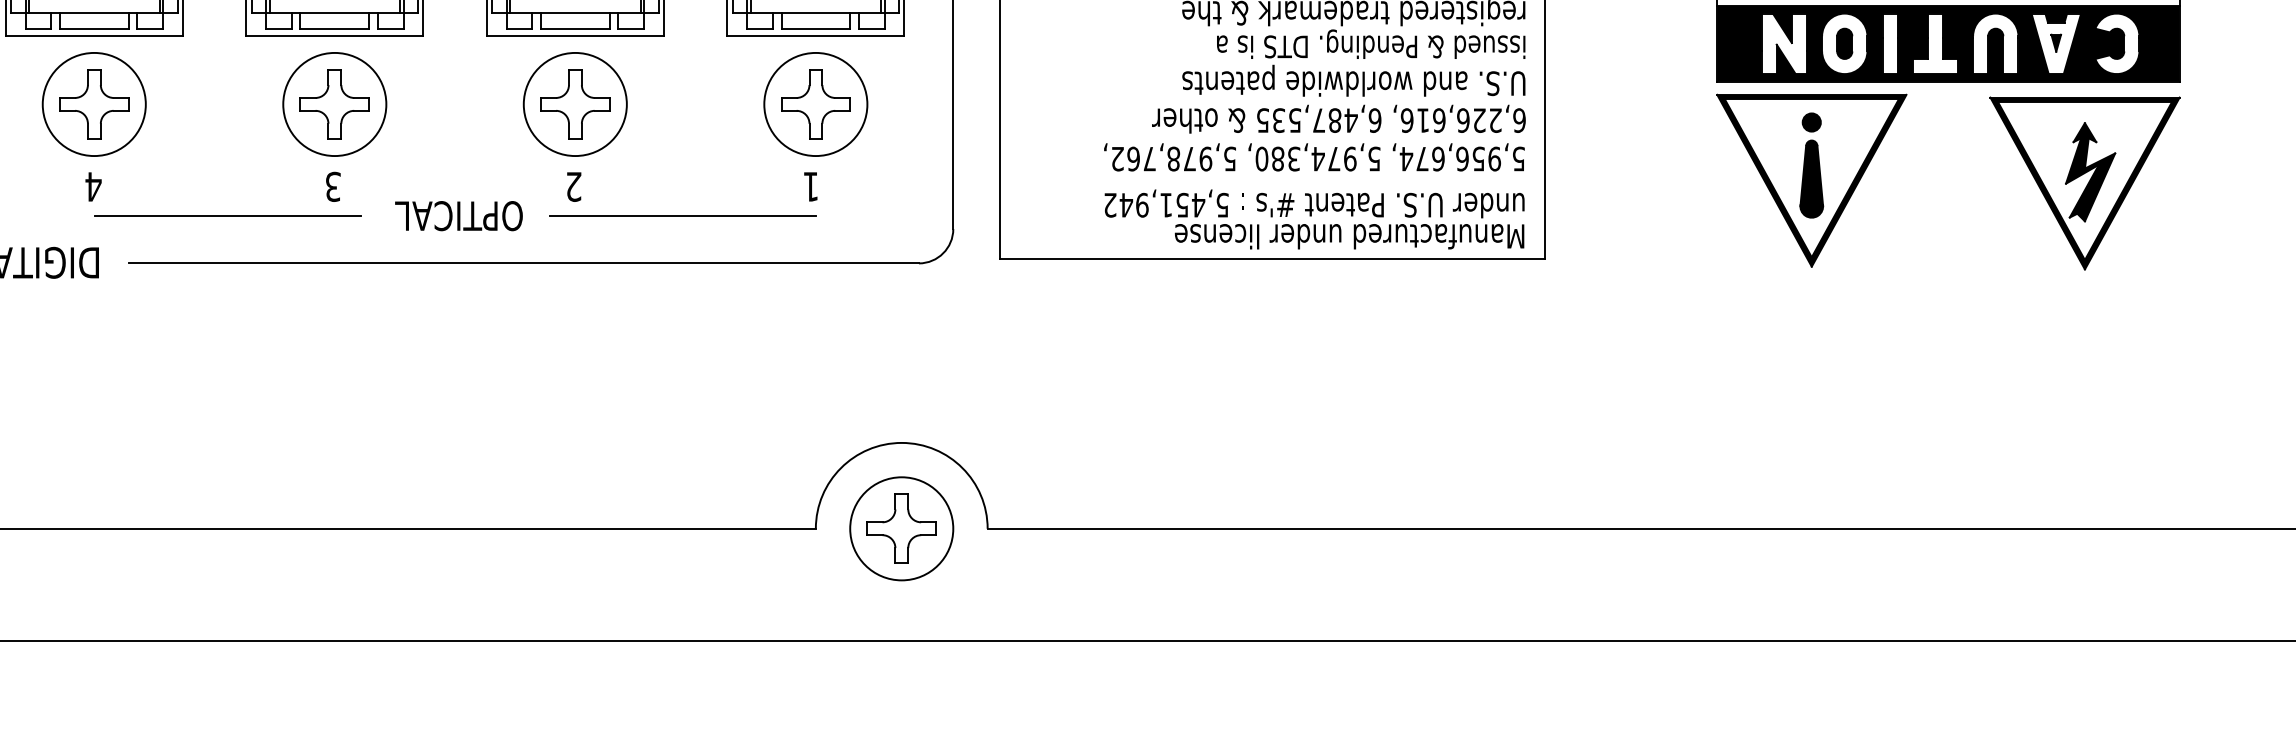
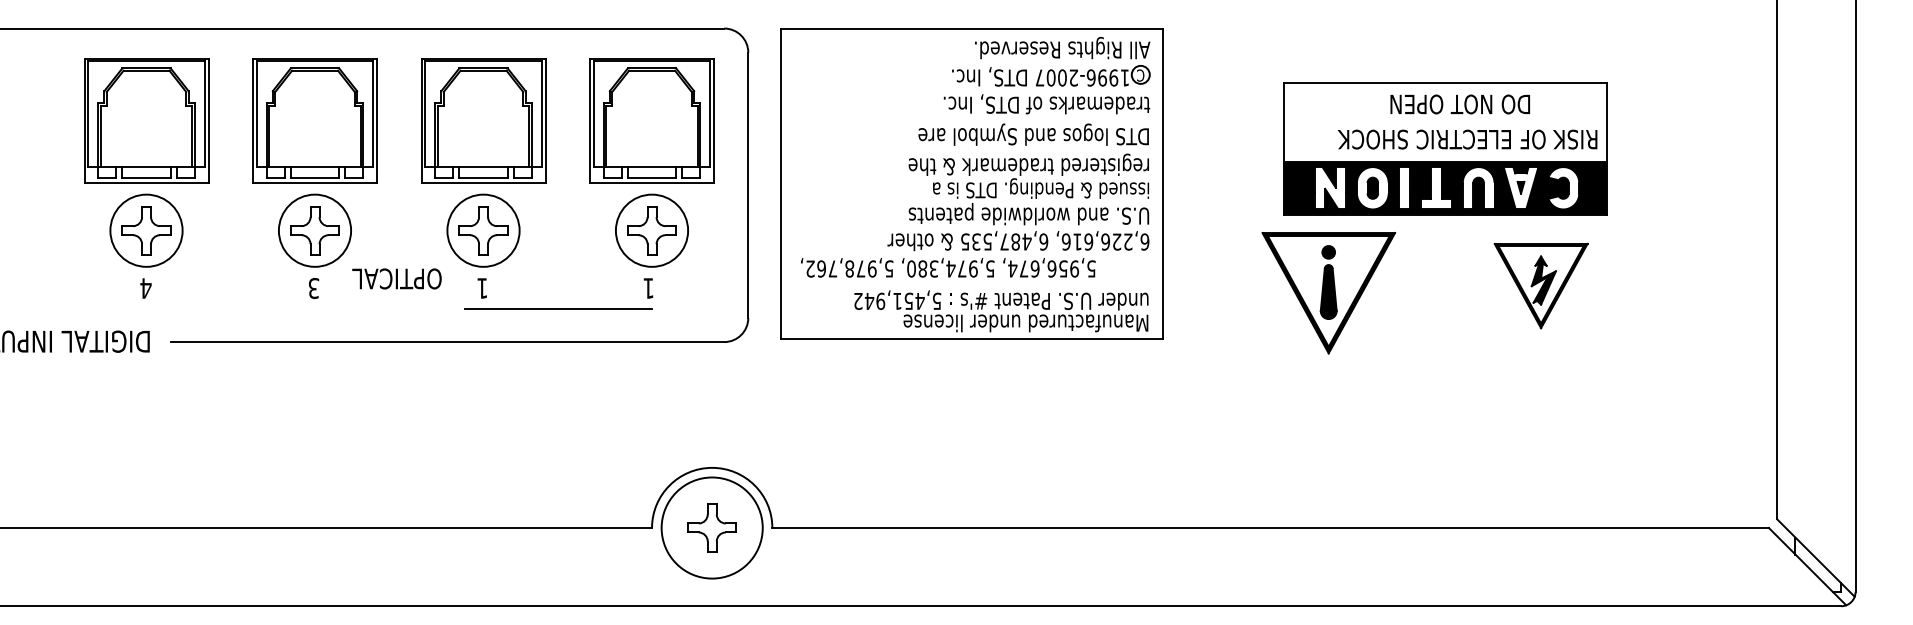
text: (1314, 156) -> (948, 267), moved
part: (1811, 181) -> (1328, 293), moved
part: (2084, 182) -> (1540, 285), size x0.7
text: (573, 186) -> (482, 288), 2 -> 1
line: (228, 215) -> (240, 308), removed
text: (458, 215) -> (396, 278), moved
circle: (902, 528) -> (712, 527), size x1.4

